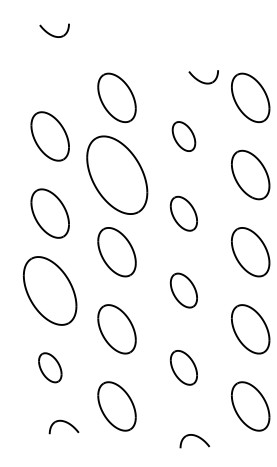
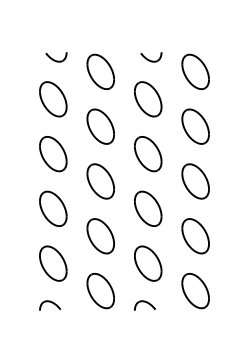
part: (54, 31) -> (56, 57), moved
part: (203, 77) -> (151, 57), moved
part: (184, 136) -> (148, 99), size x1.67
part: (116, 174) -> (100, 126), size x0.62
part: (184, 214) -> (148, 154), size x1.43
part: (50, 290) -> (53, 208), size x0.71
part: (184, 290) -> (148, 208), size x1.43
part: (50, 367) -> (53, 263), size x1.67
part: (184, 367) -> (148, 263), size x1.43
part: (63, 426) -> (49, 305), moved
part: (194, 440) -> (144, 305), moved

